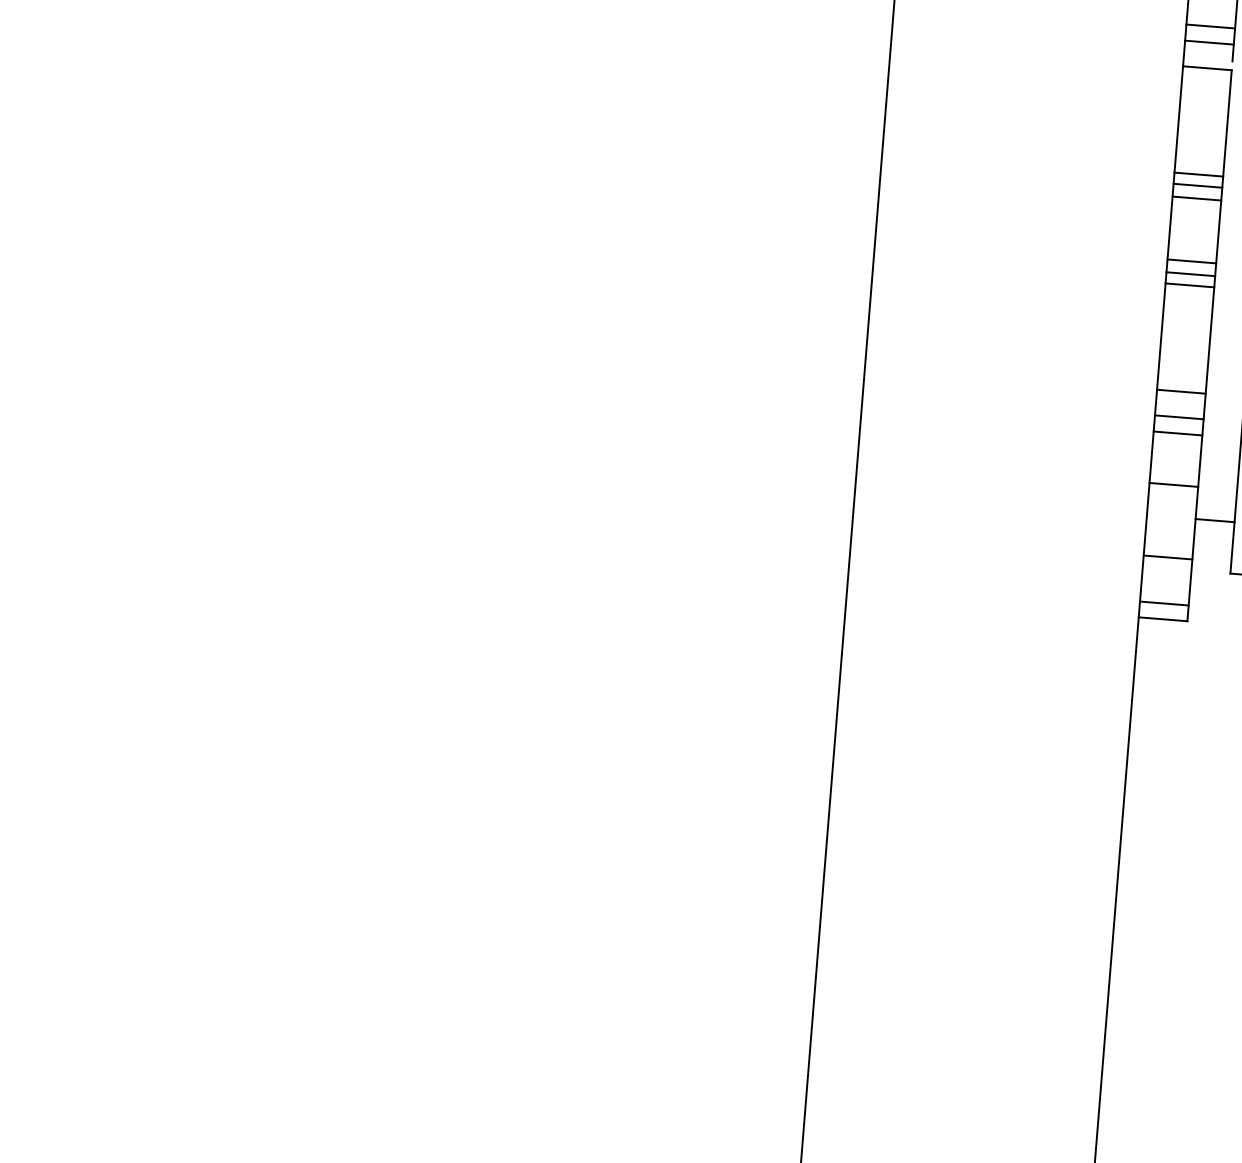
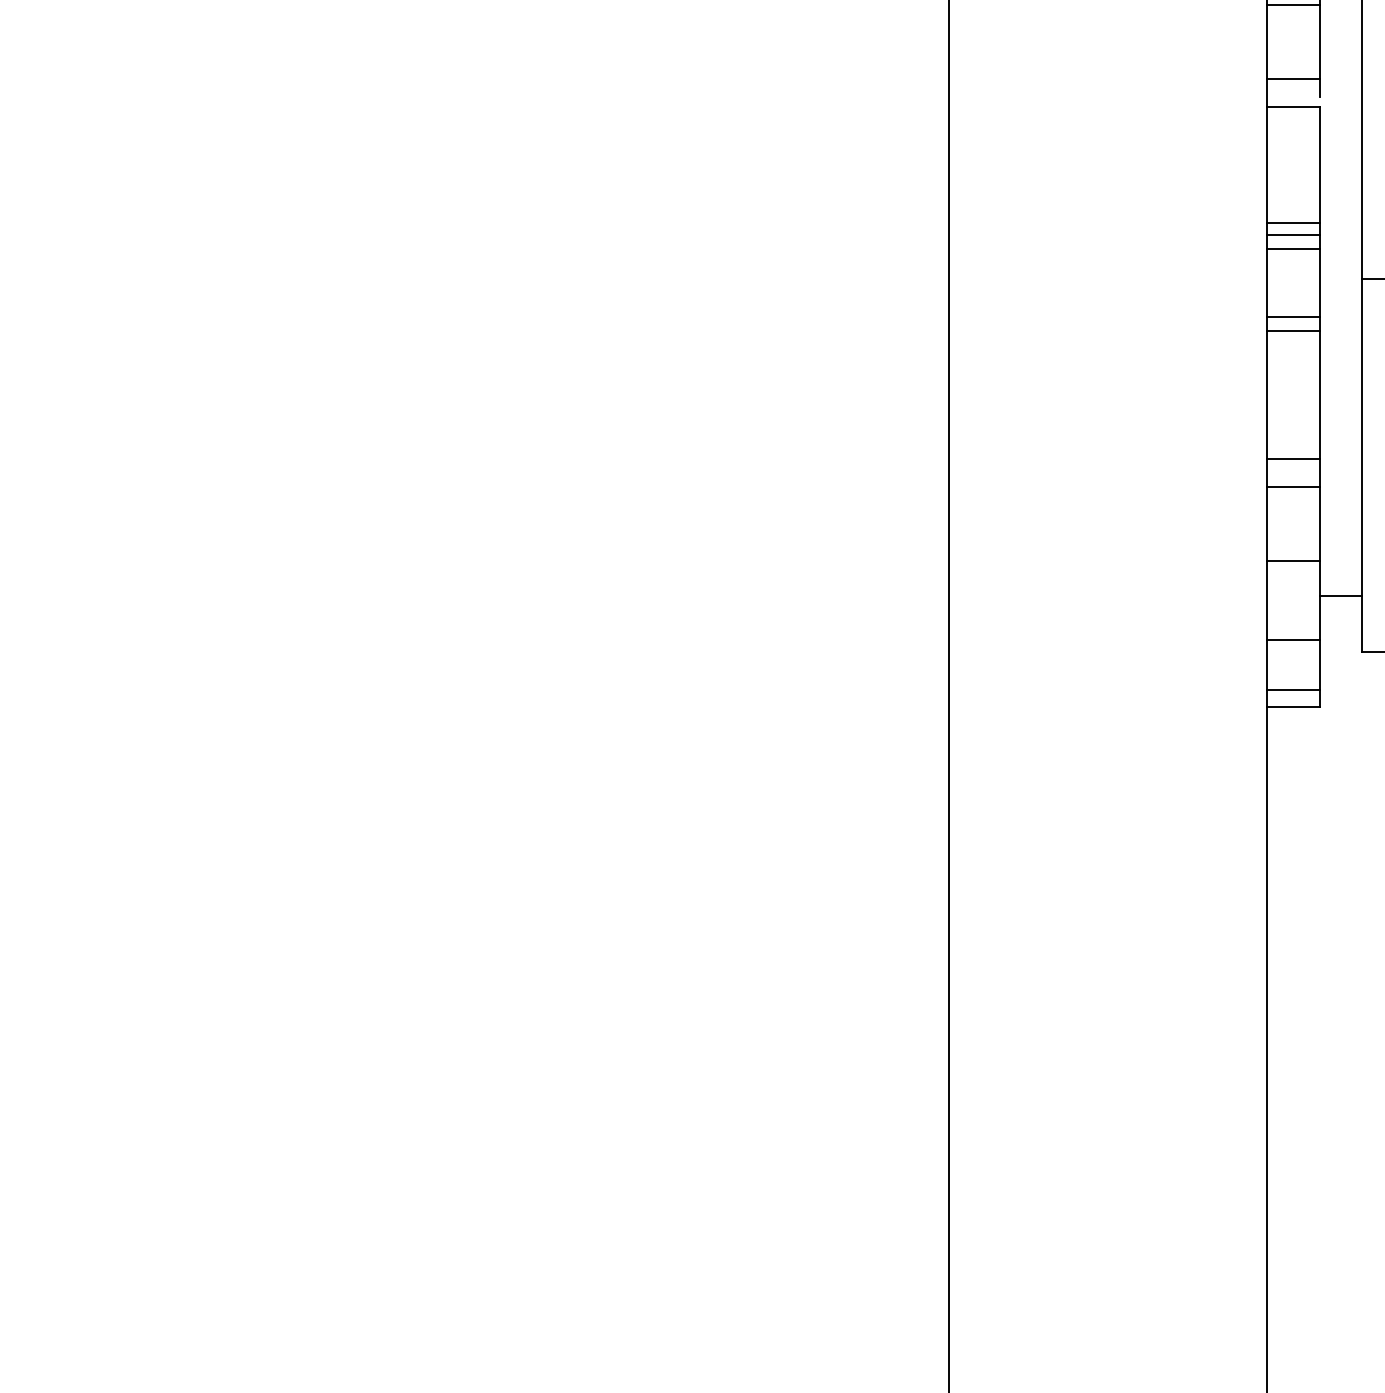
line: (1210, 26) -> (1292, 61), removed
line: (1189, 285) -> (1292, 343), removed
line: (1177, 433) -> (1292, 504), removed

